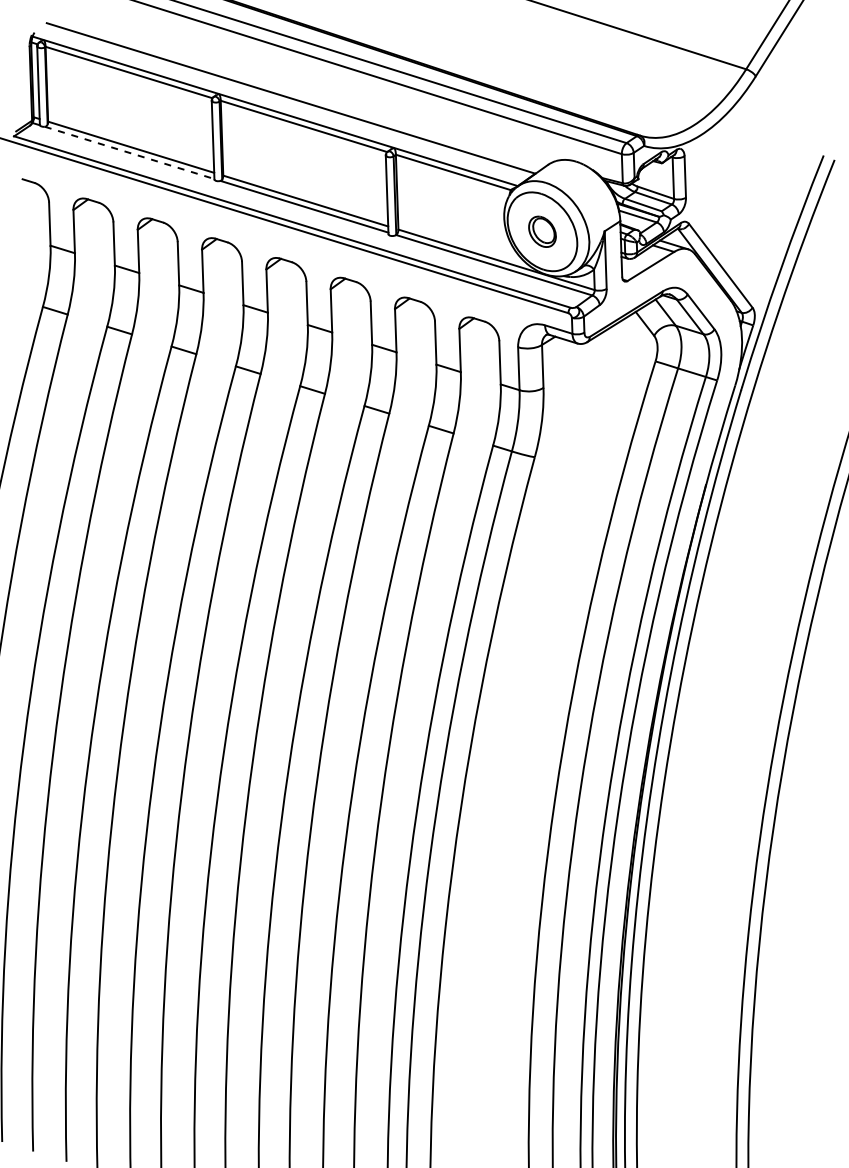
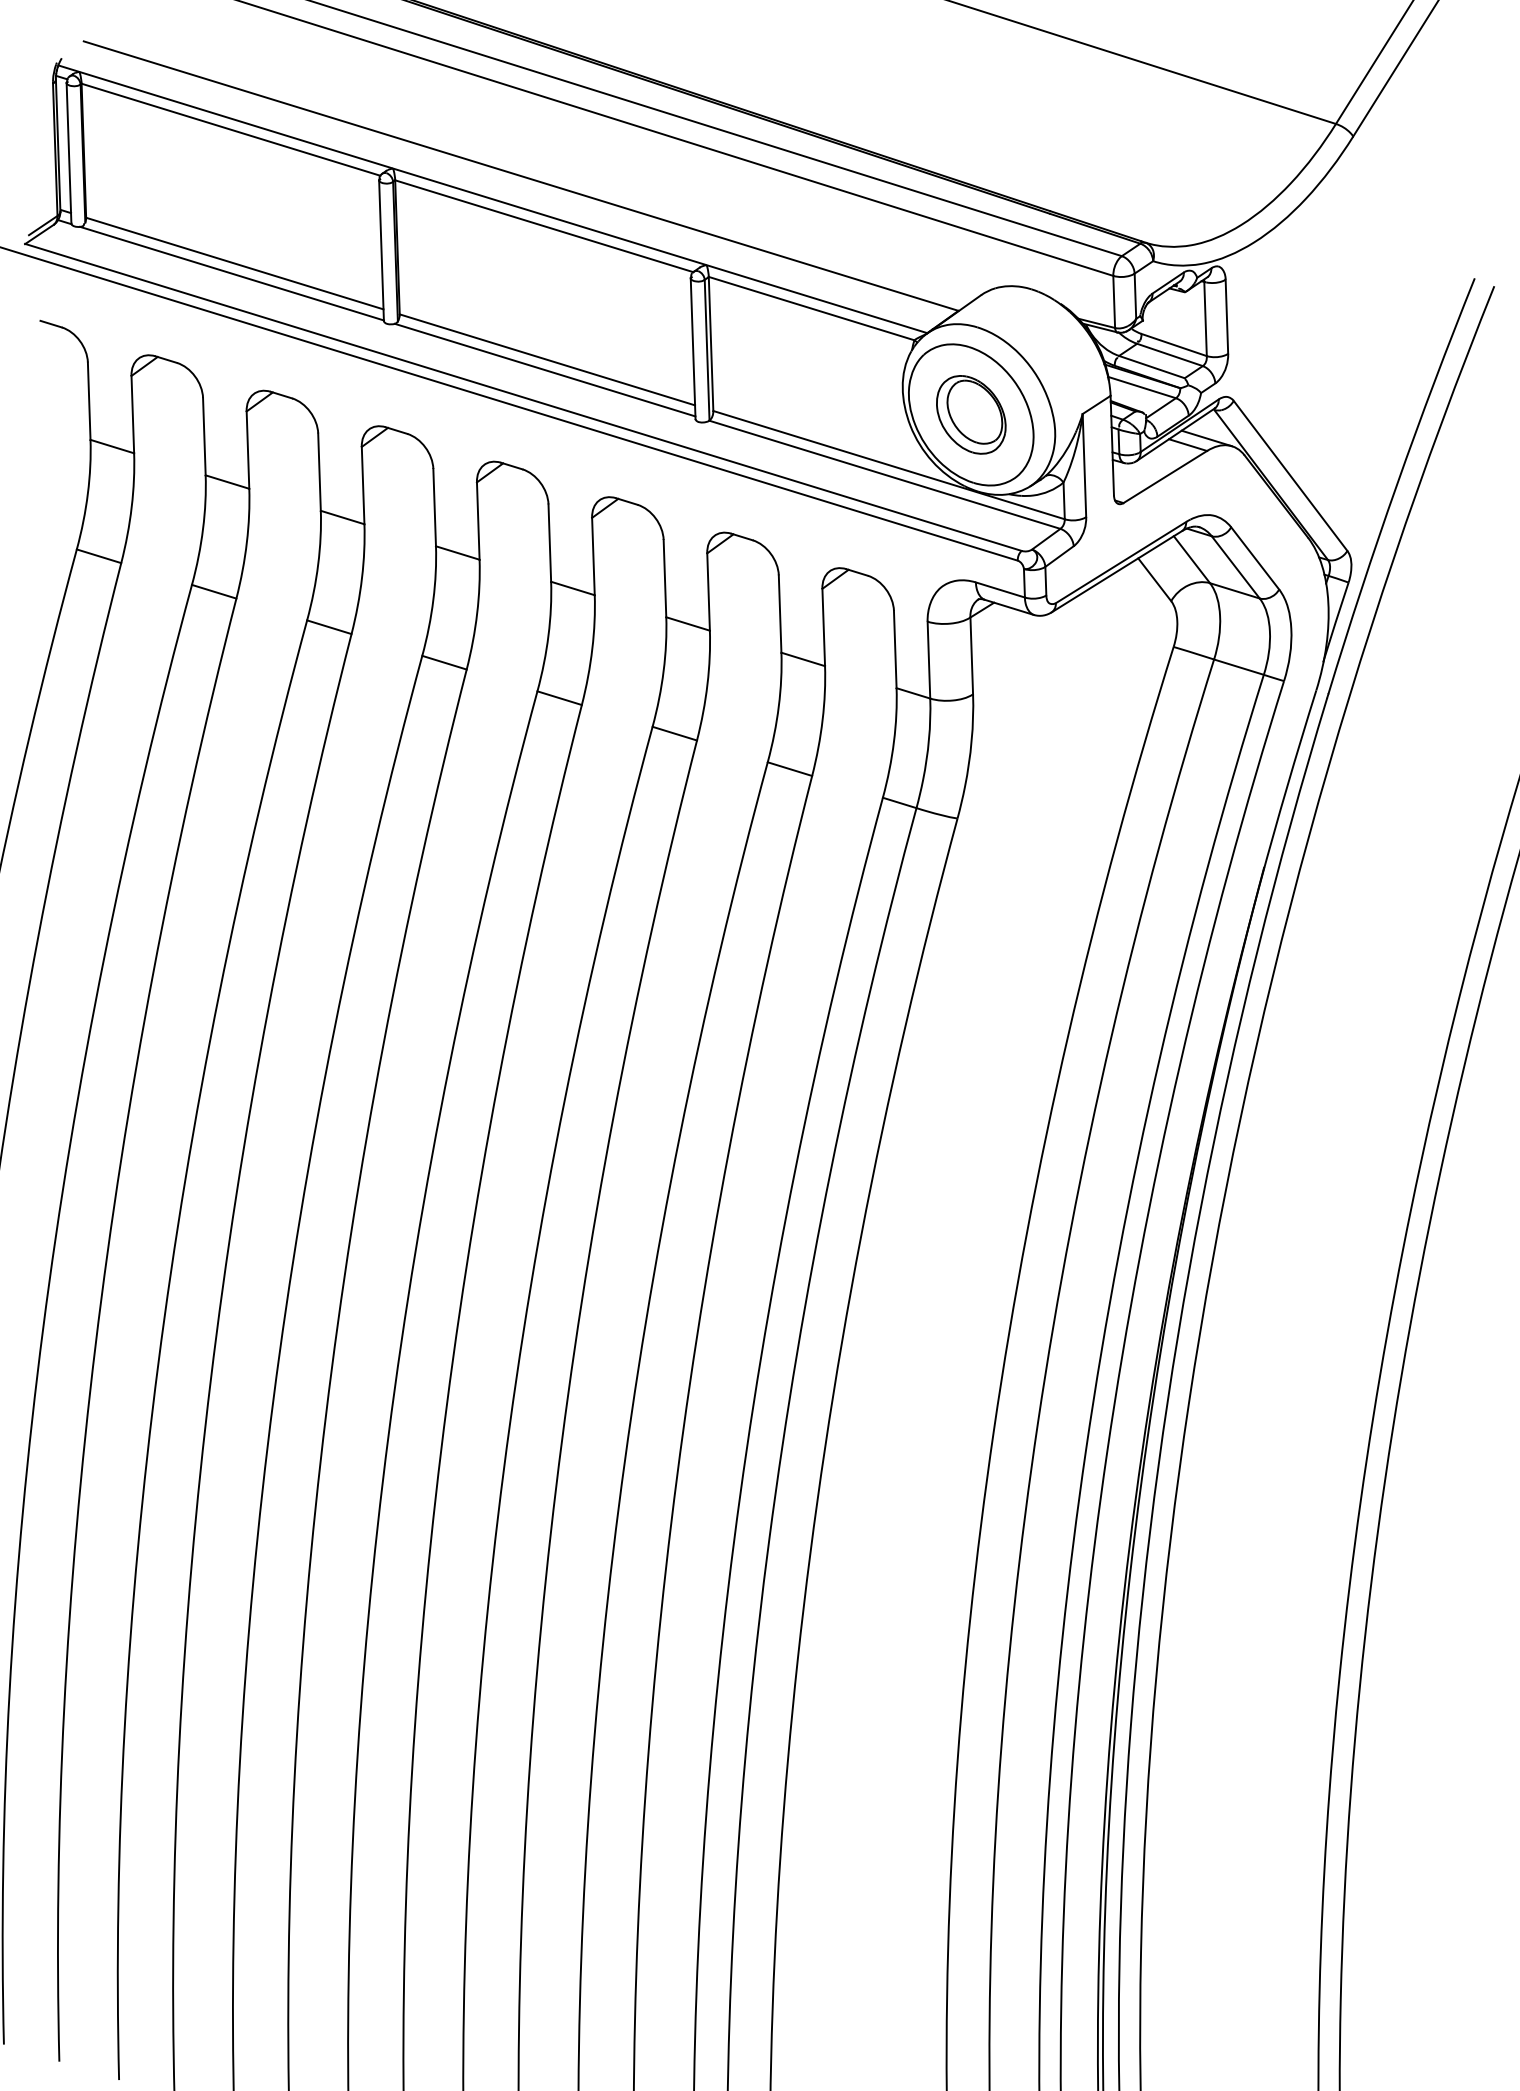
line: (129, 152) -> (231, 272), dashed -> solid
part: (542, 231) -> (971, 414), size x1.43

